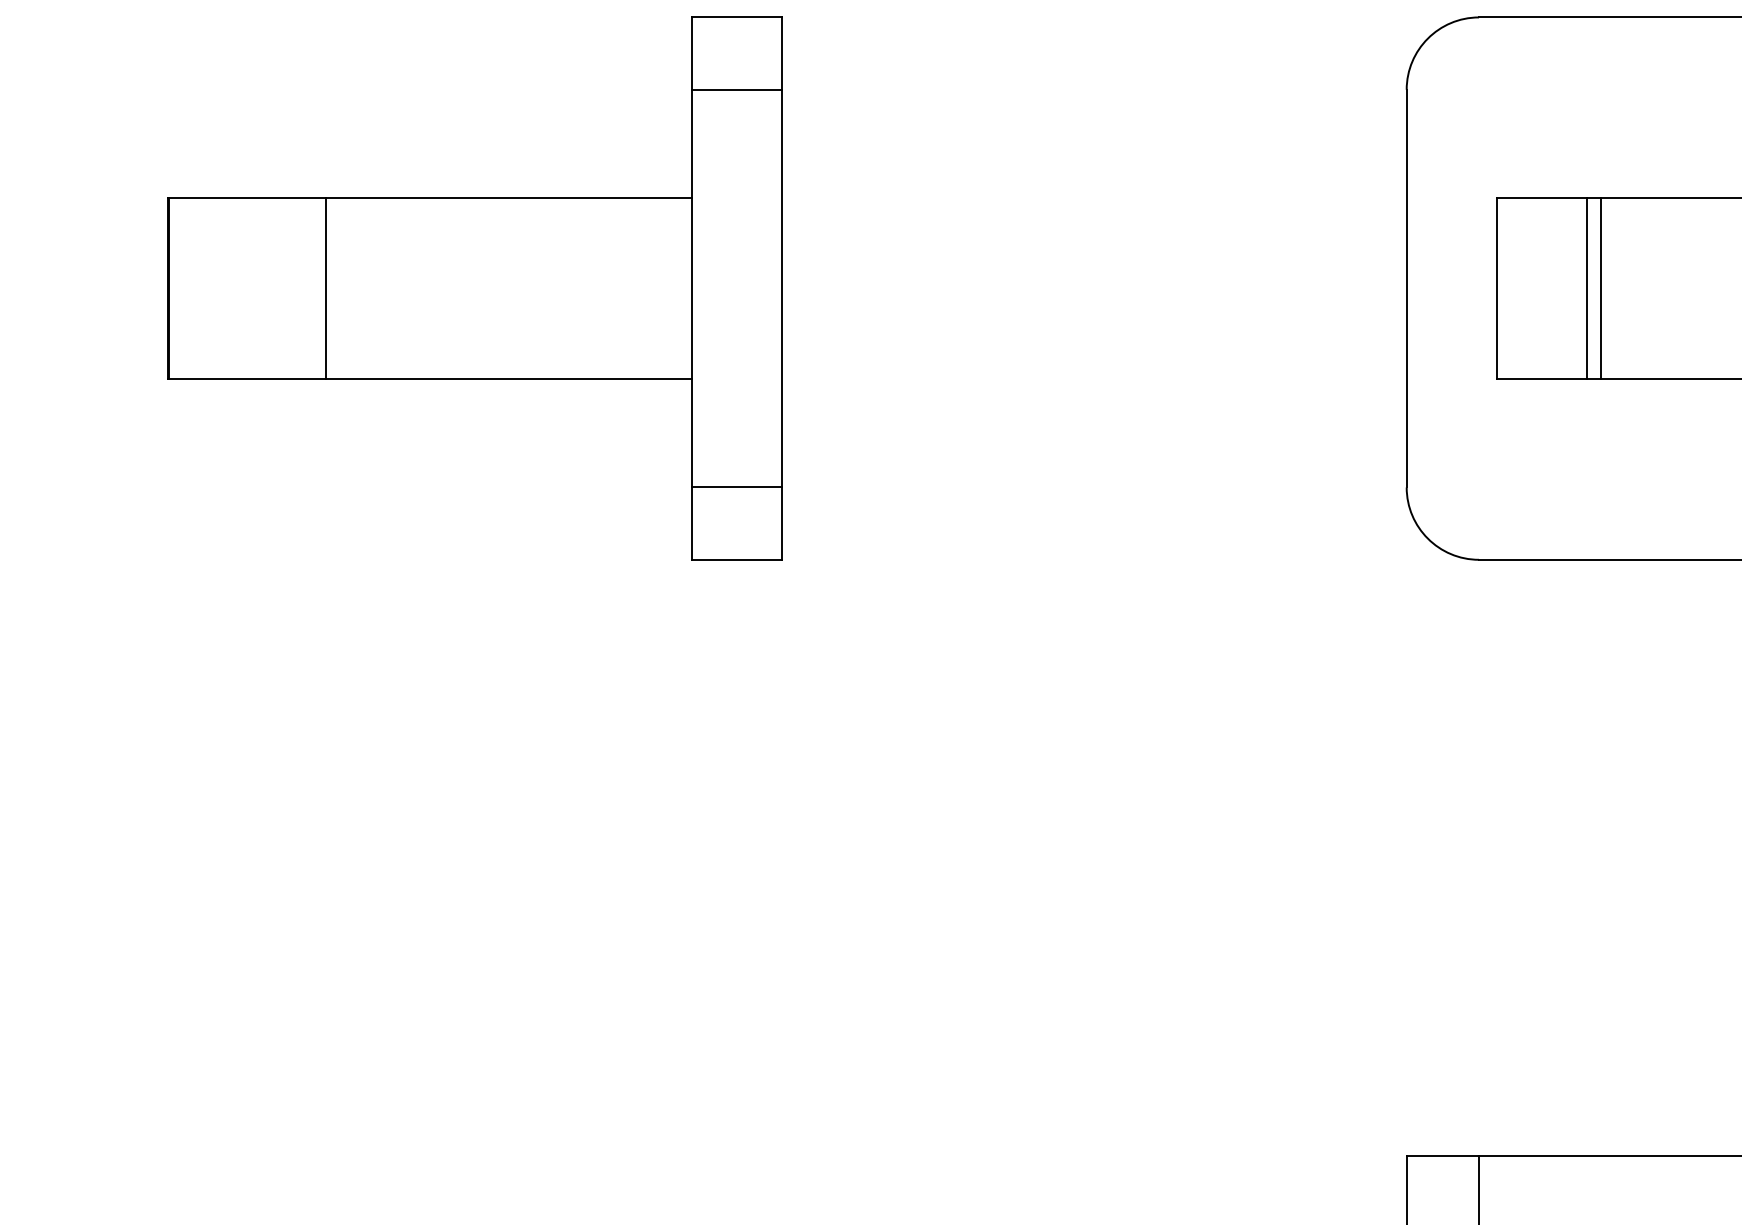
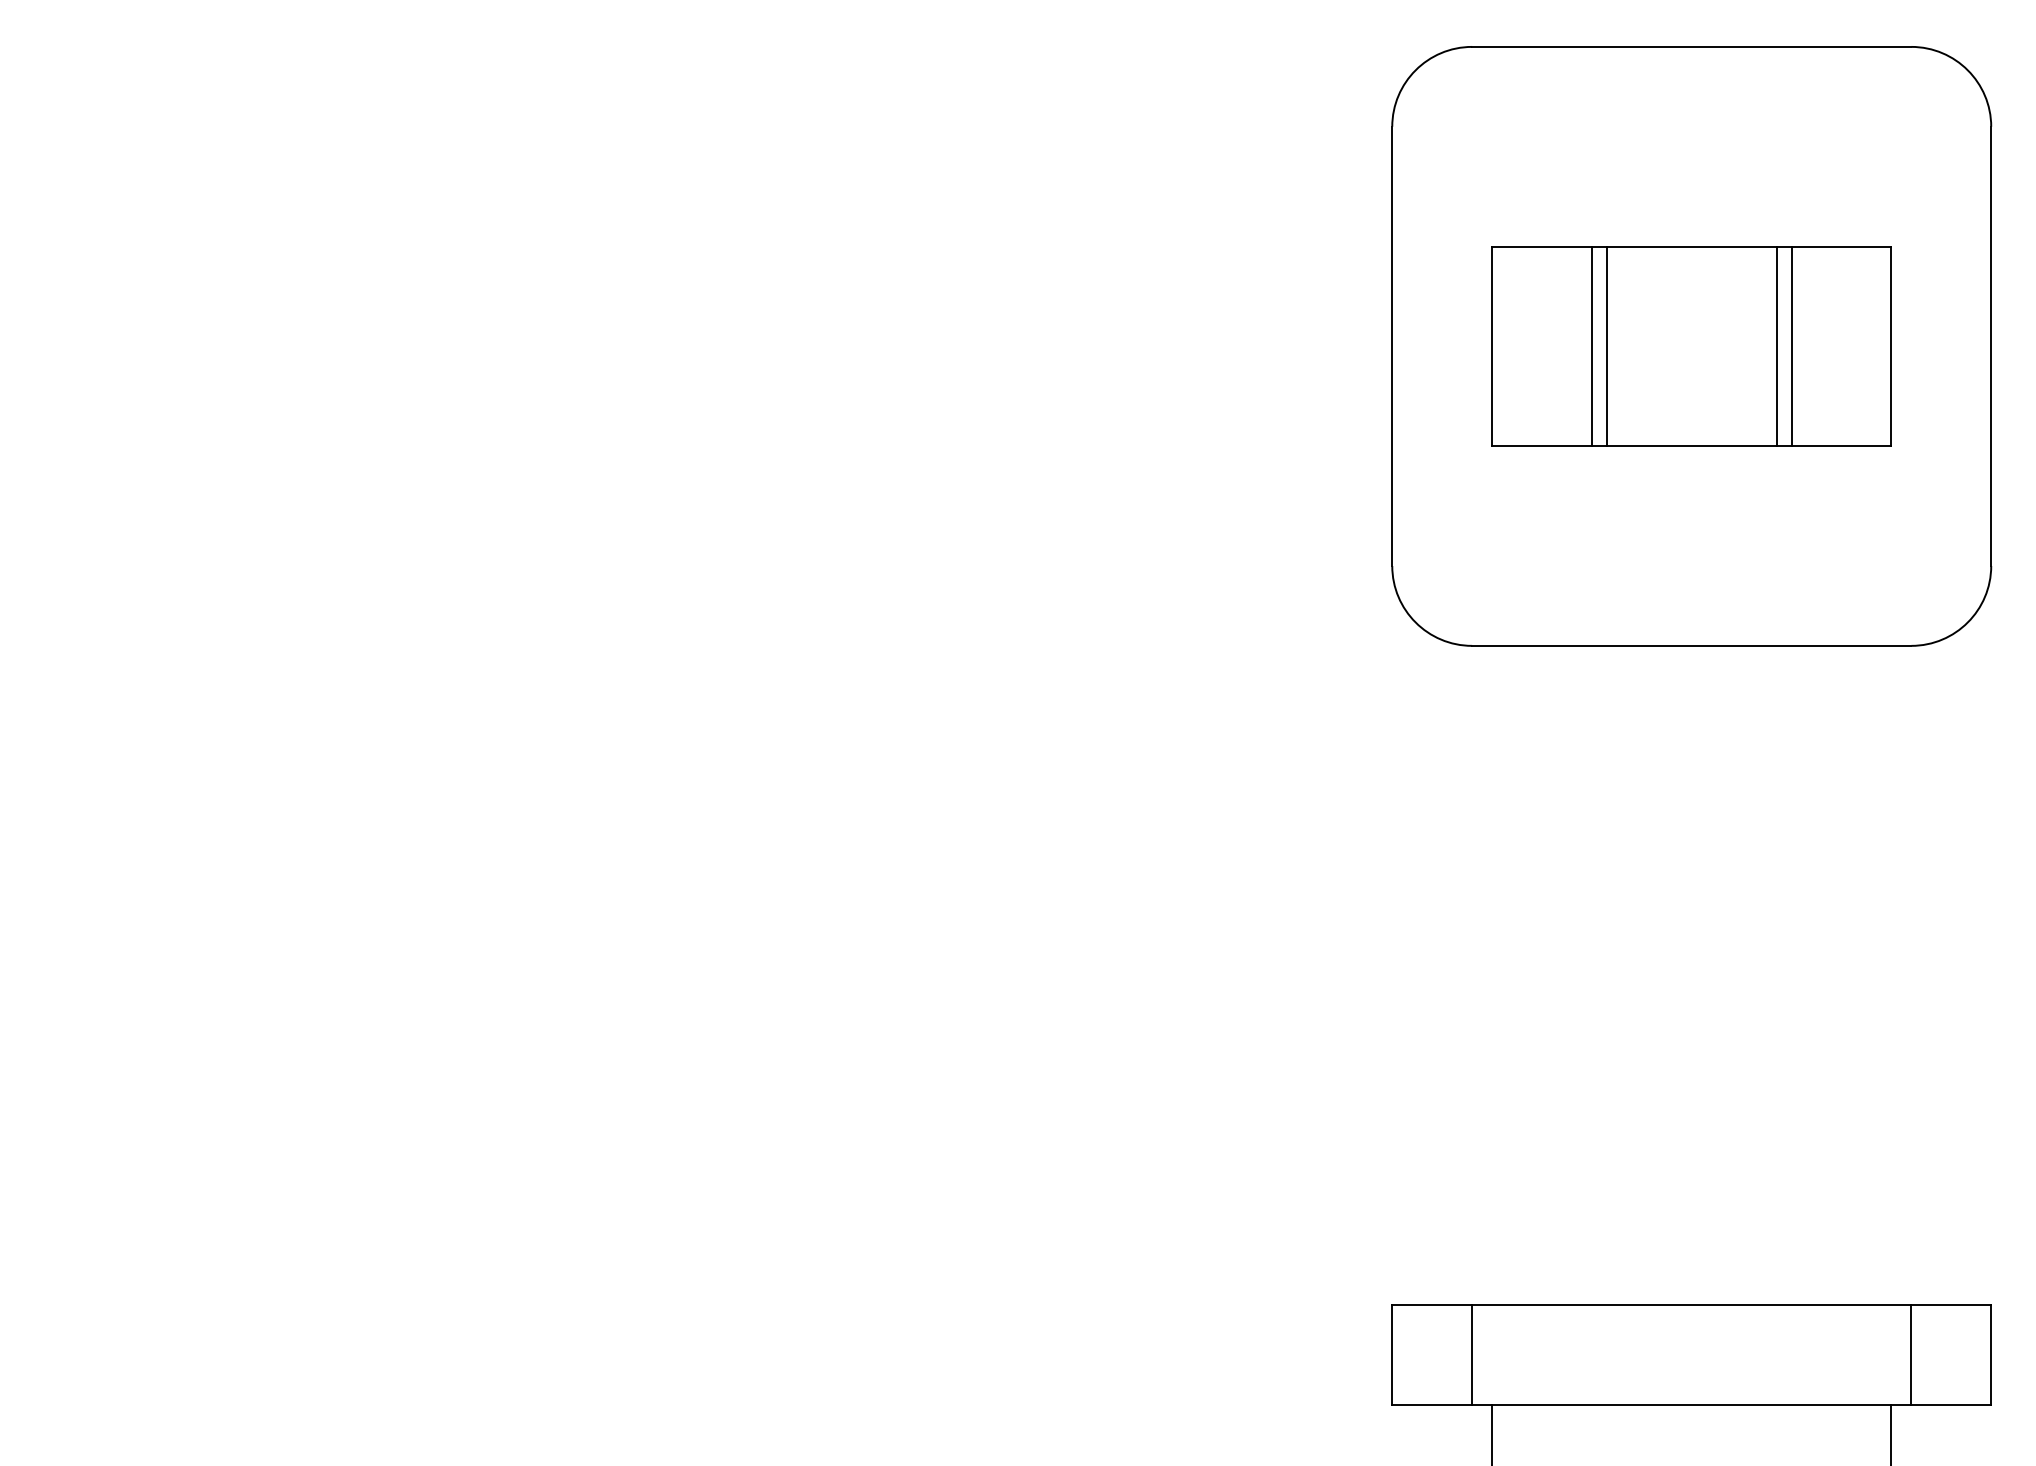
part: (475, 288) -> (363, 346), removed

